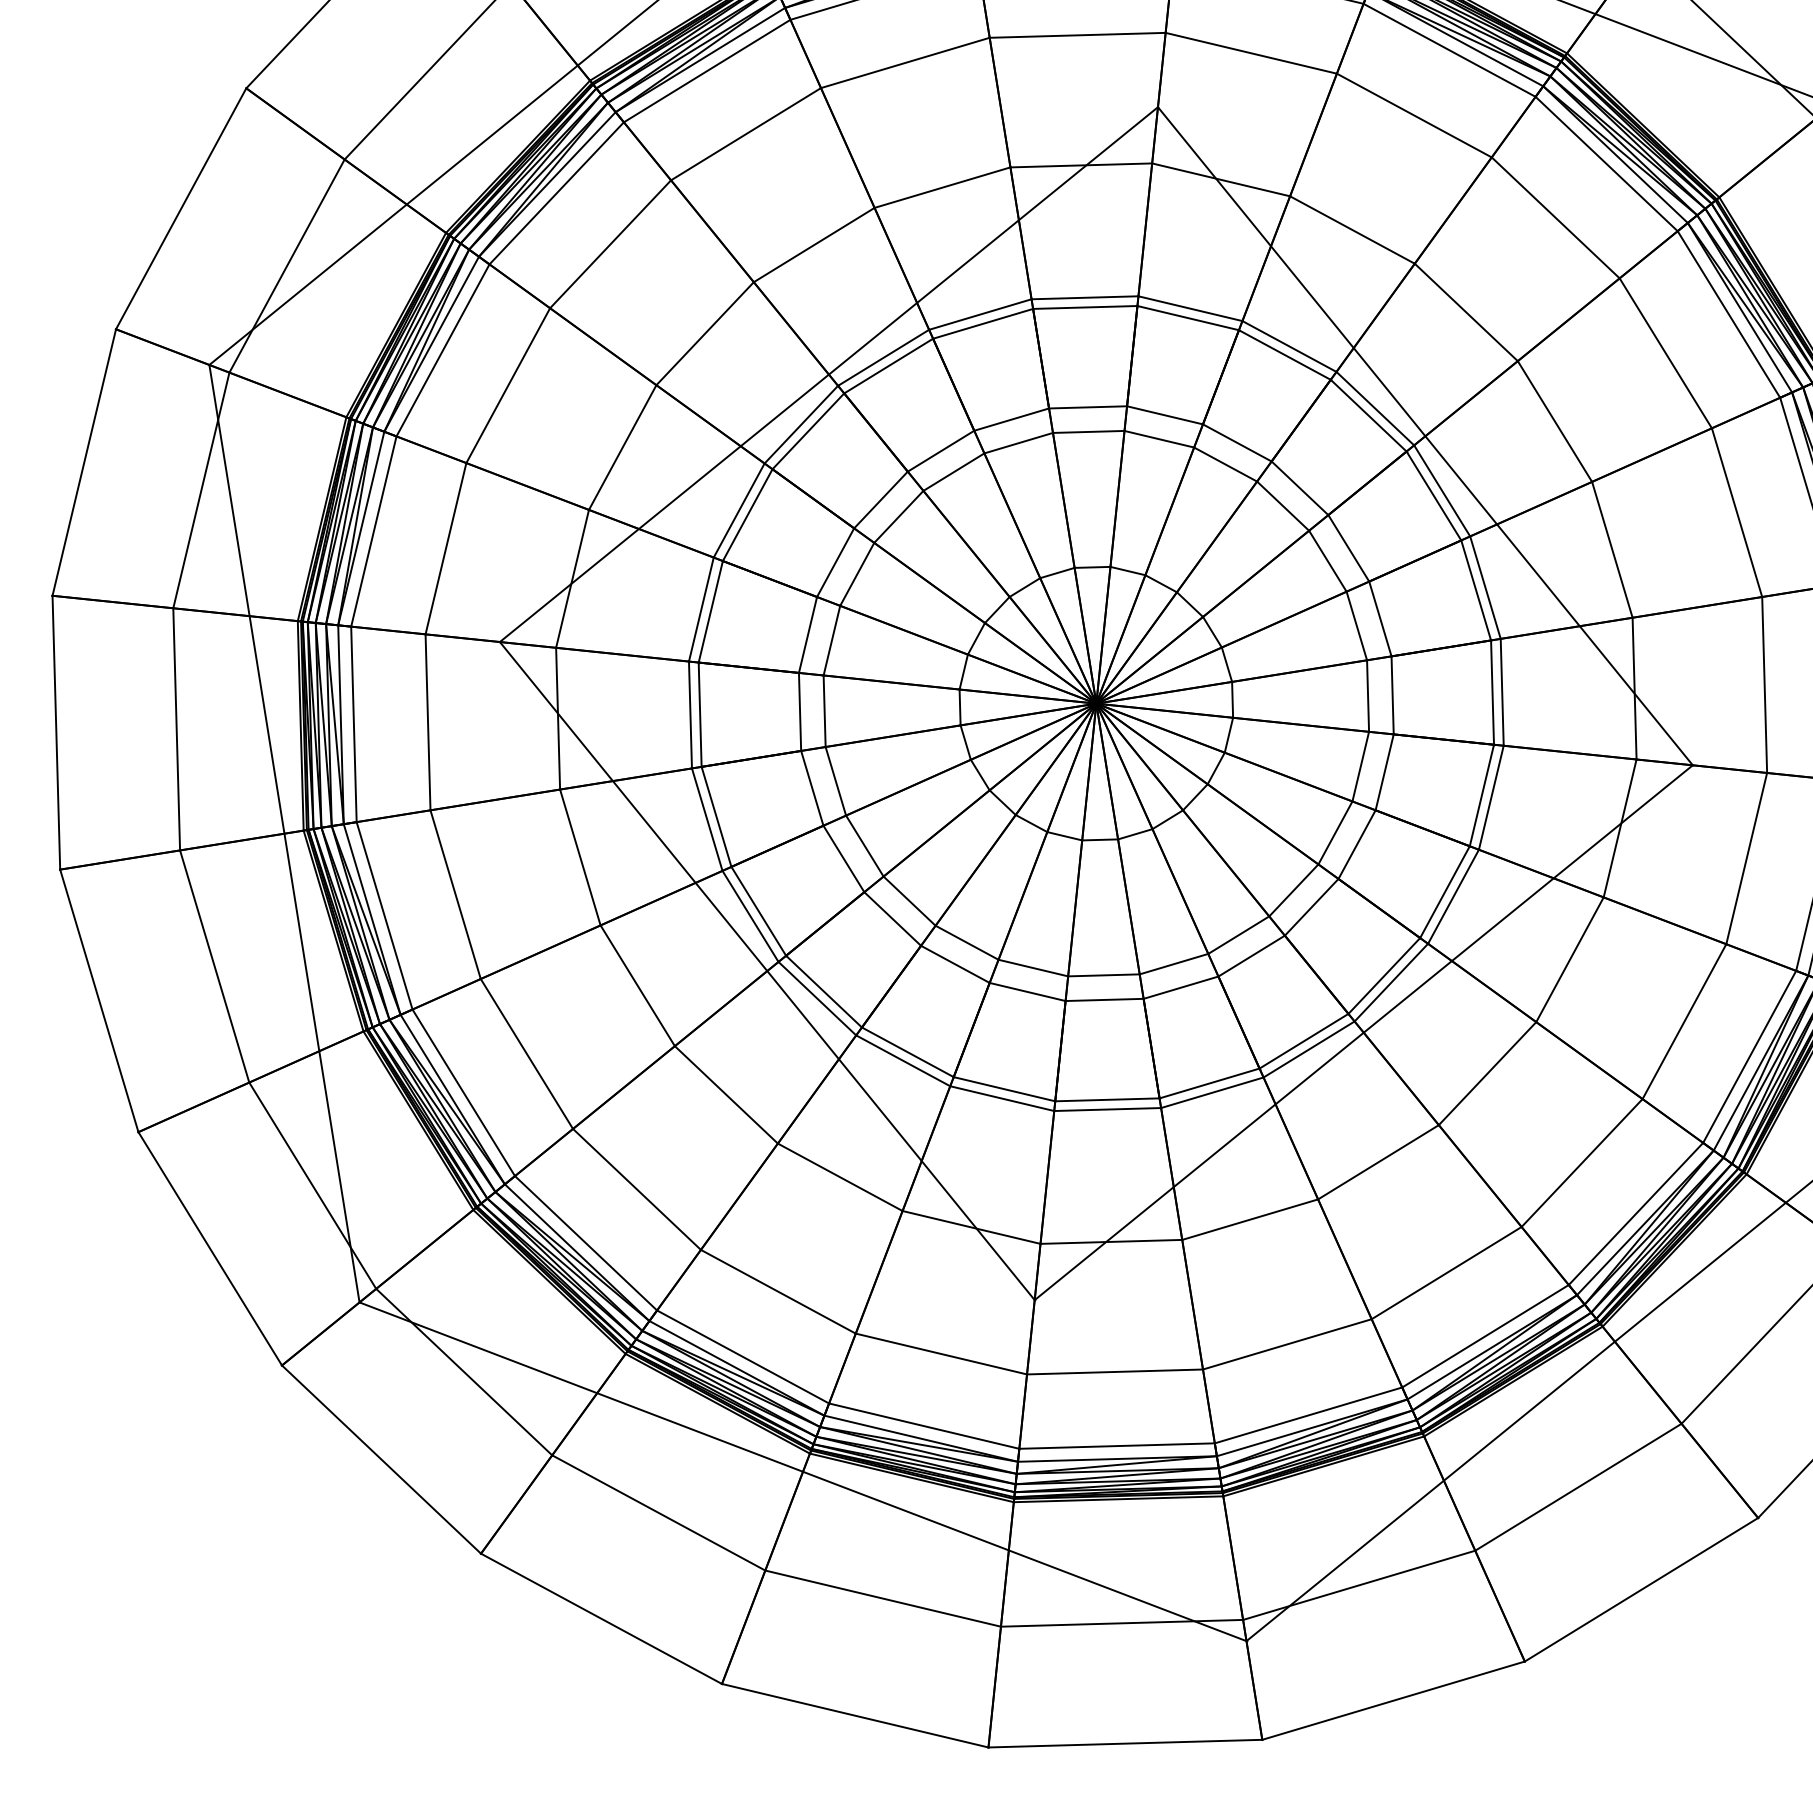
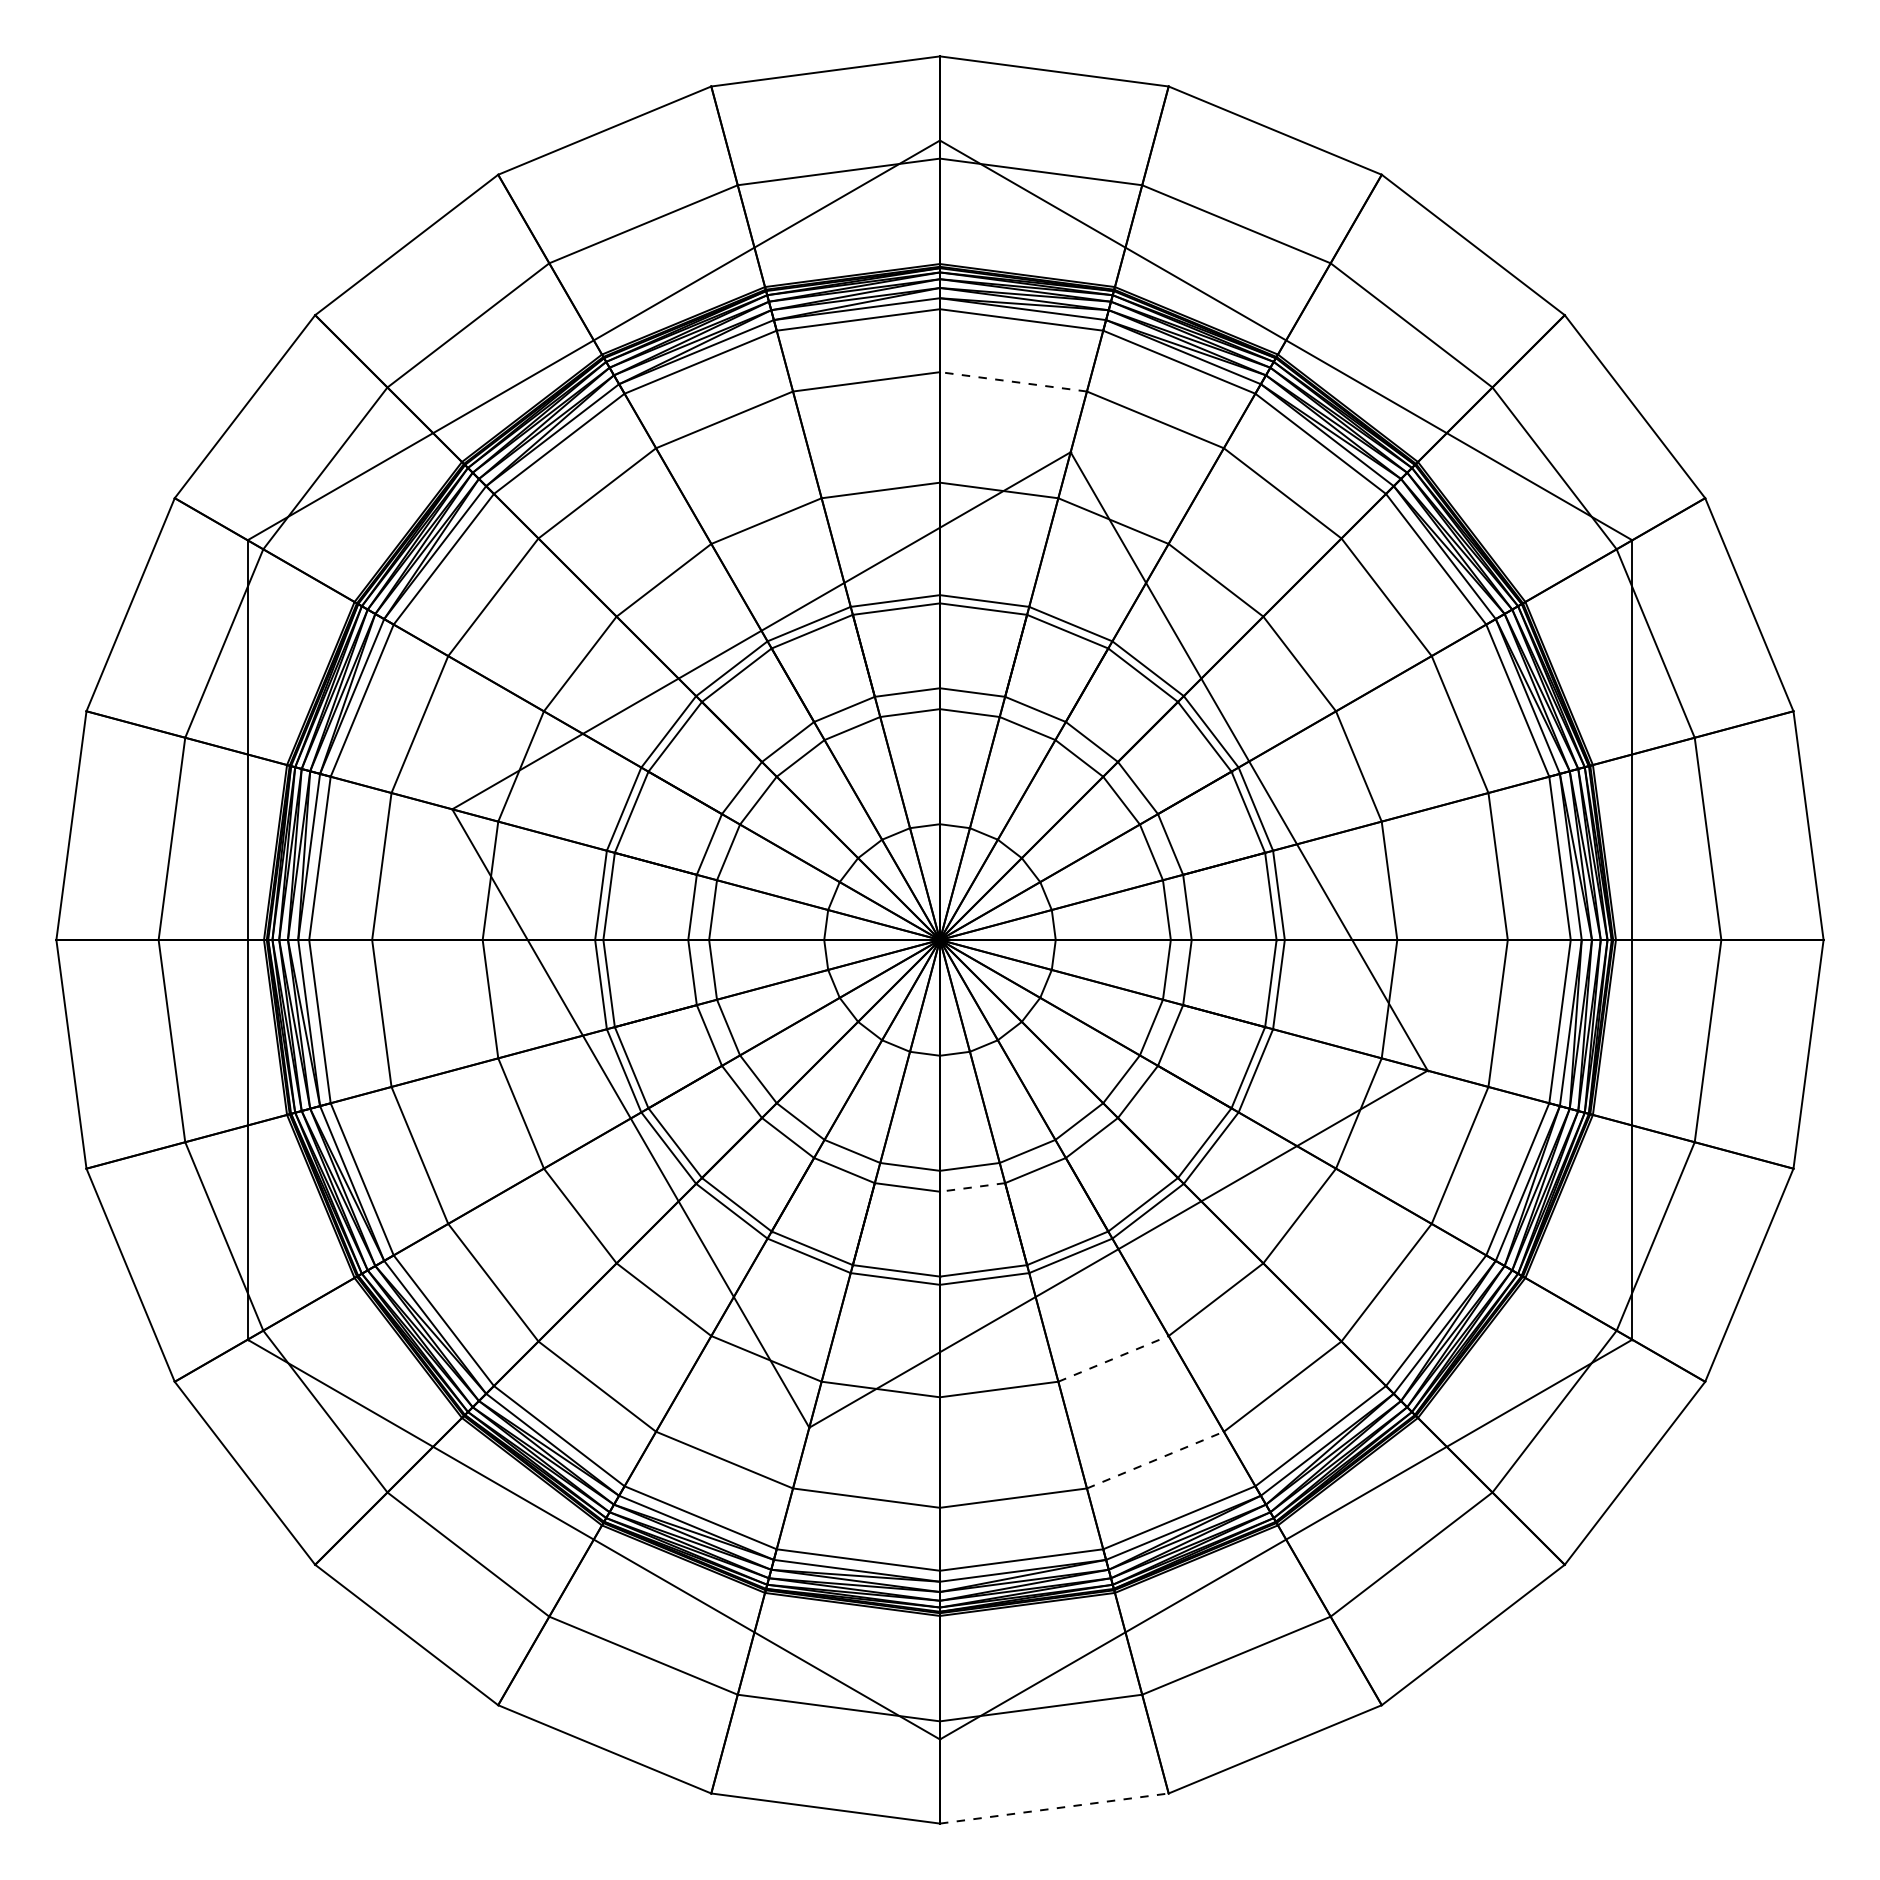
line: (1076, 35) -> (1012, 381), solid -> dashed
line: (1180, 987) -> (972, 1187), solid -> dashed
line: (1378, 1161) -> (1113, 1358), solid -> dashed
line: (1446, 1272) -> (1155, 1459), solid -> dashed
line: (1393, 1700) -> (1054, 1808), solid -> dashed

